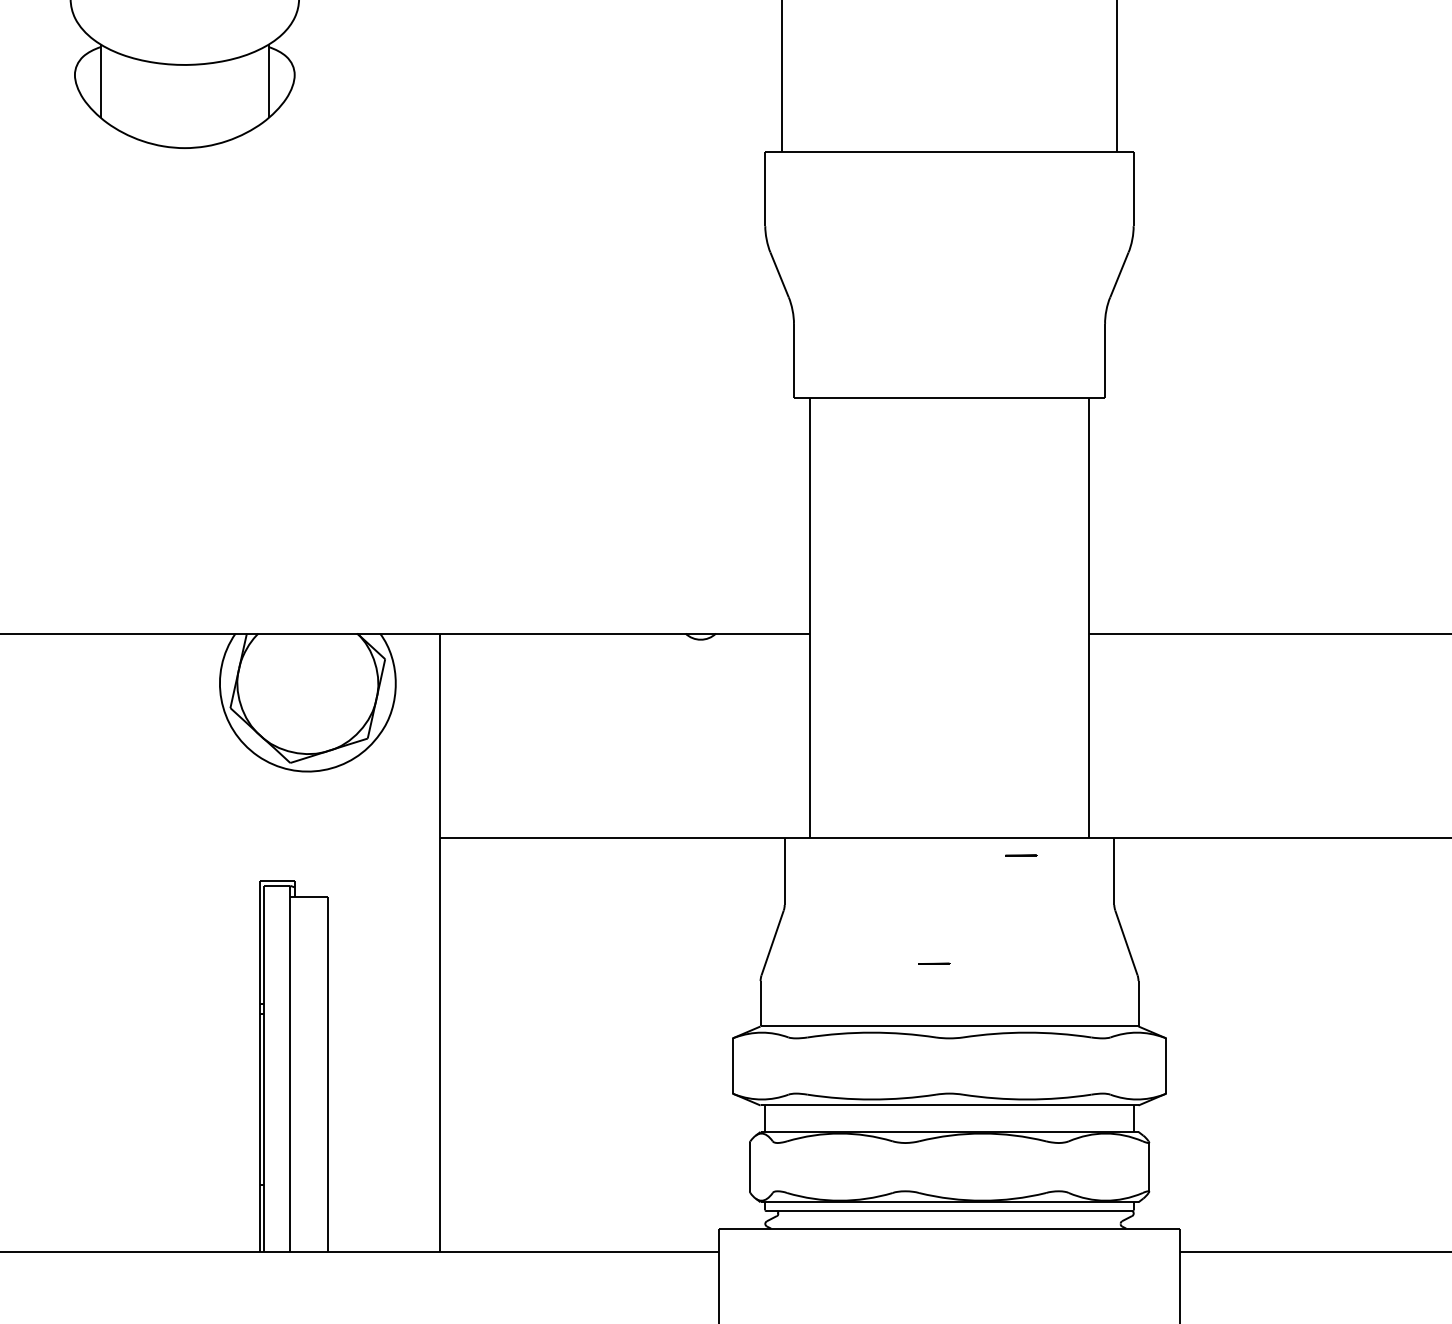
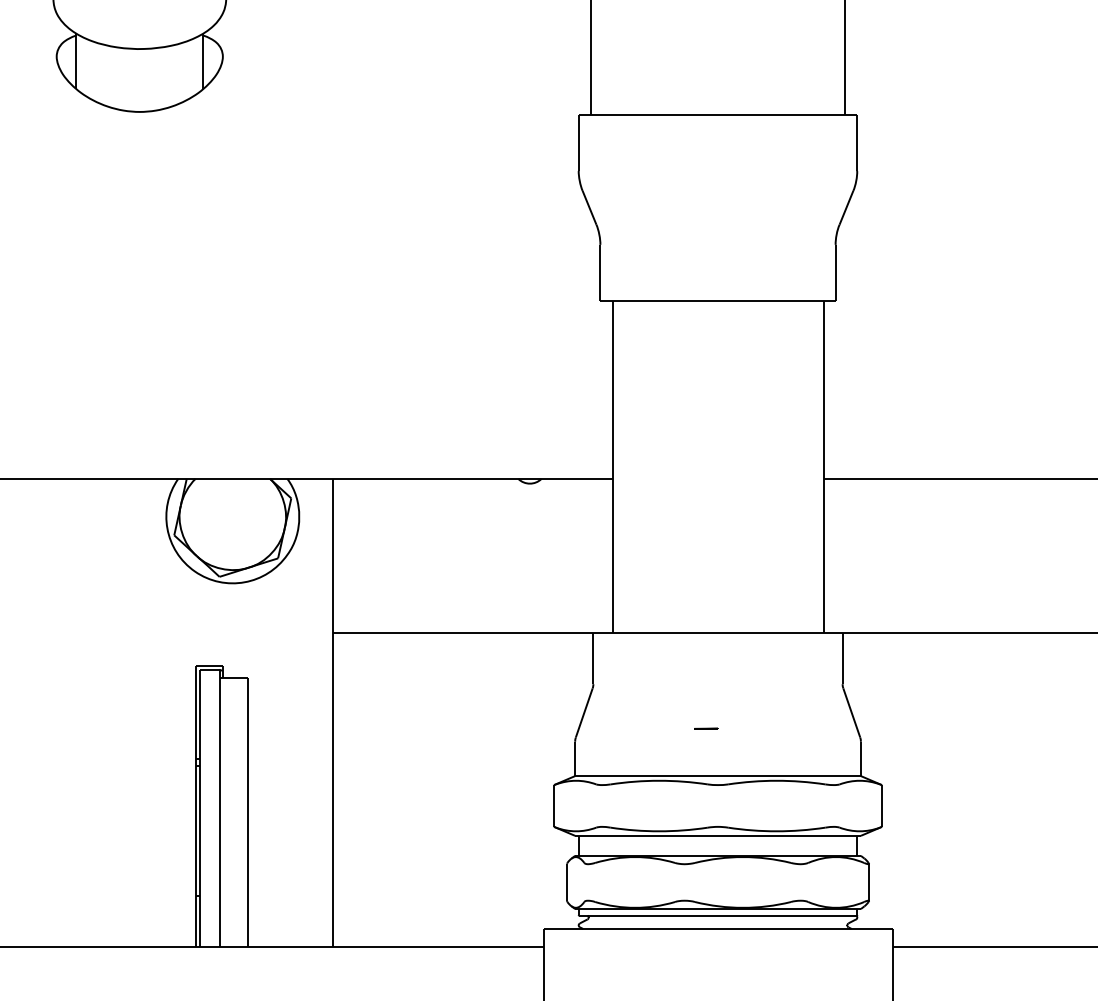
line: (1021, 855) -> (772, 646), removed

